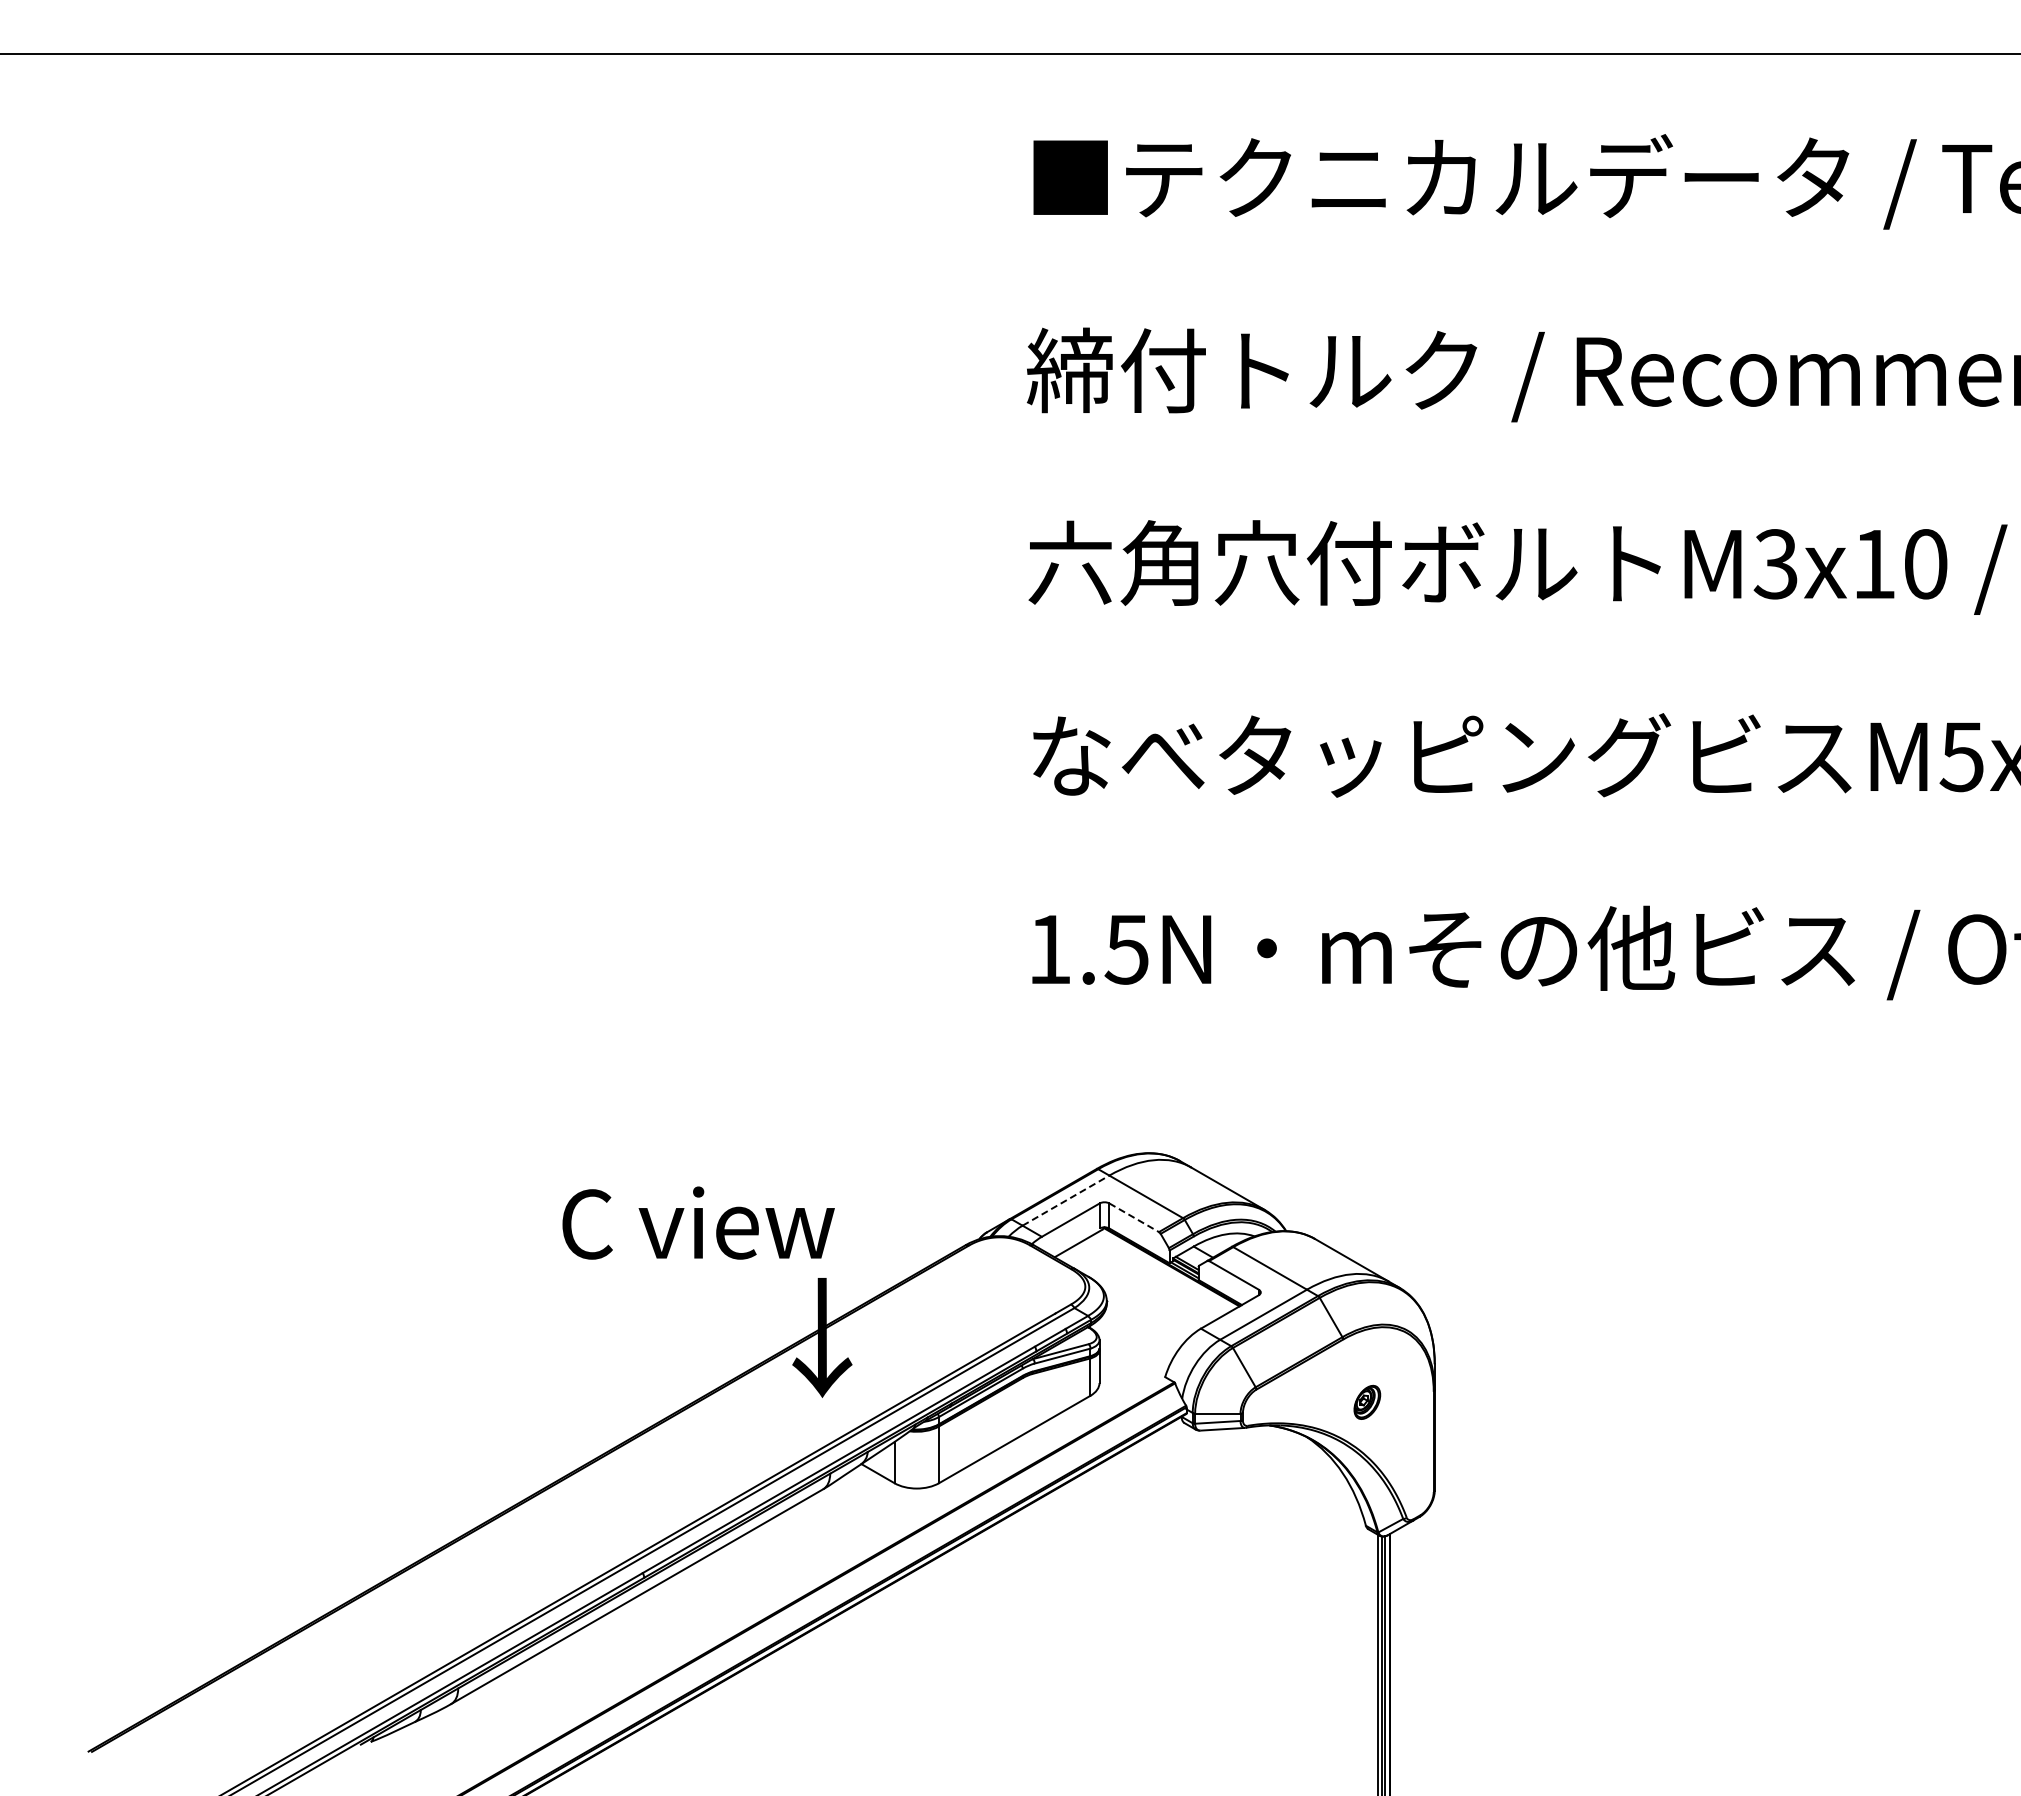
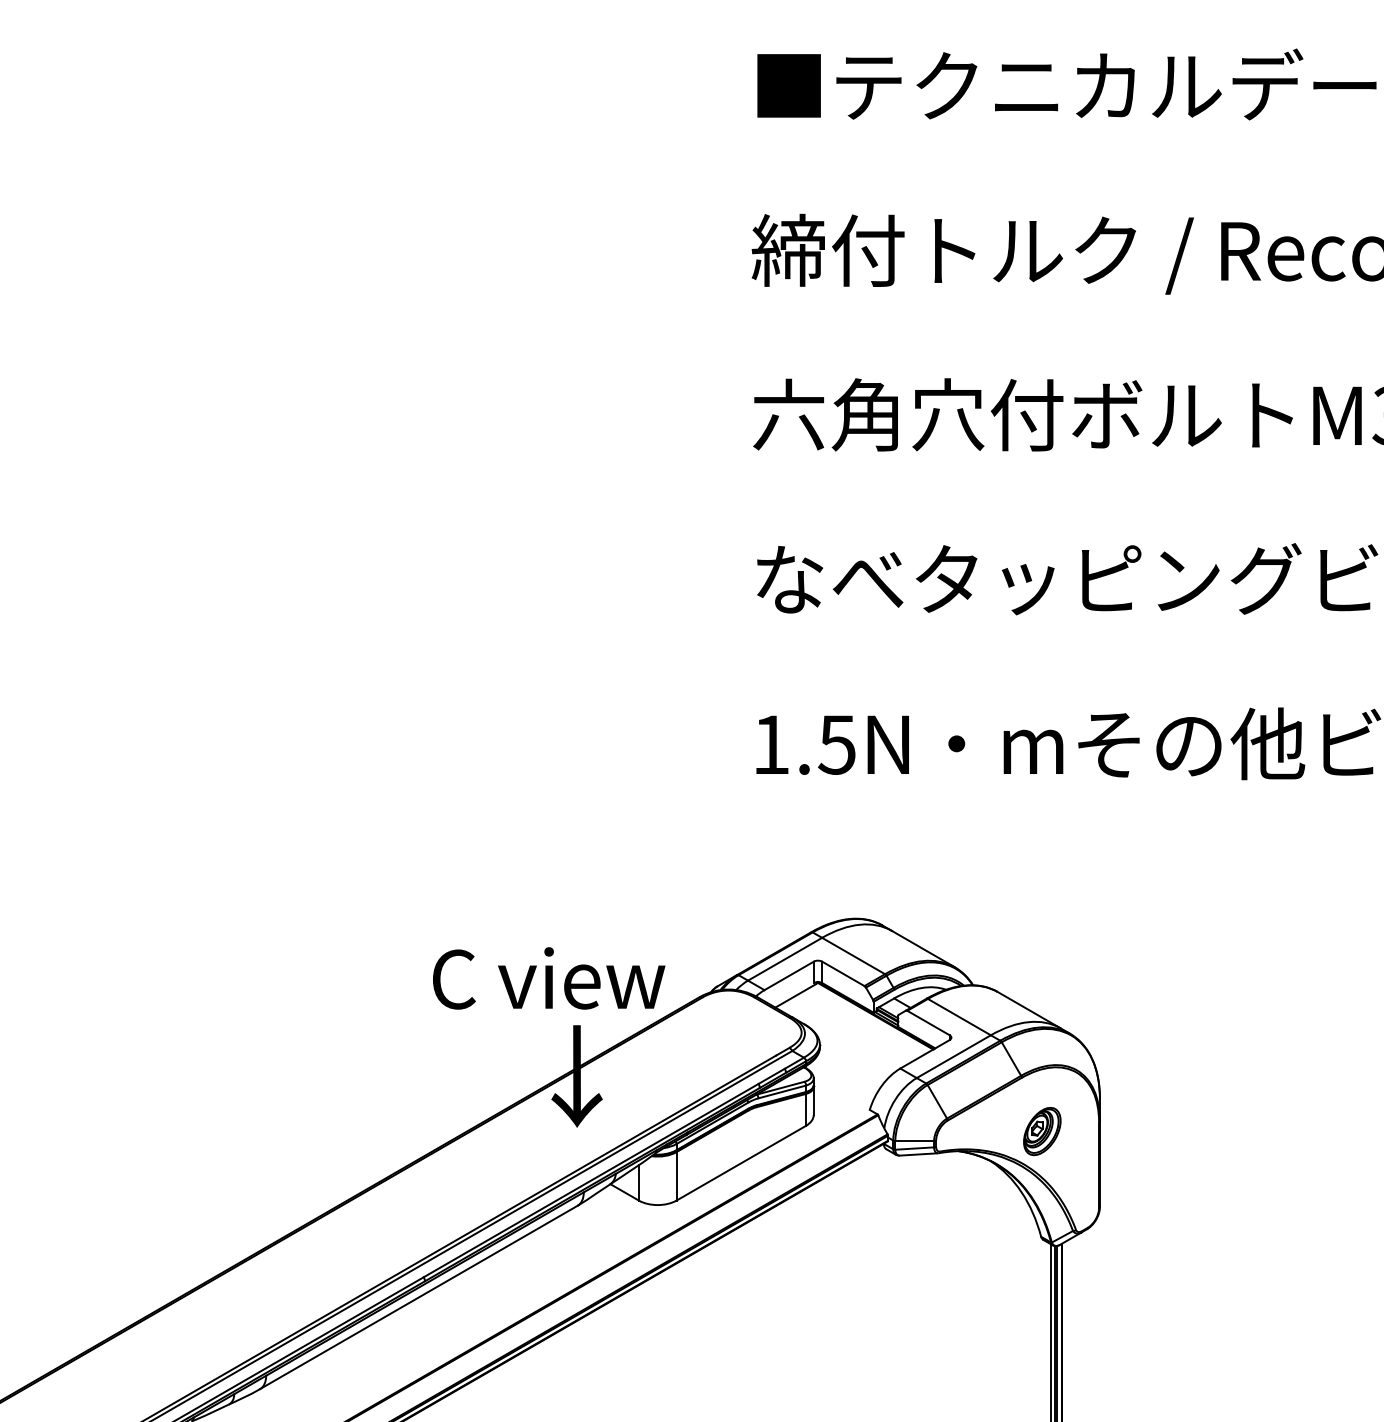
line: (1066, 1200) -> (785, 959), dashed -> solid
line: (1134, 1217) -> (843, 973), dashed -> solid
text: (698, 1222) -> (549, 977), moved
part: (1367, 1402) -> (1042, 1131), size x1.67

